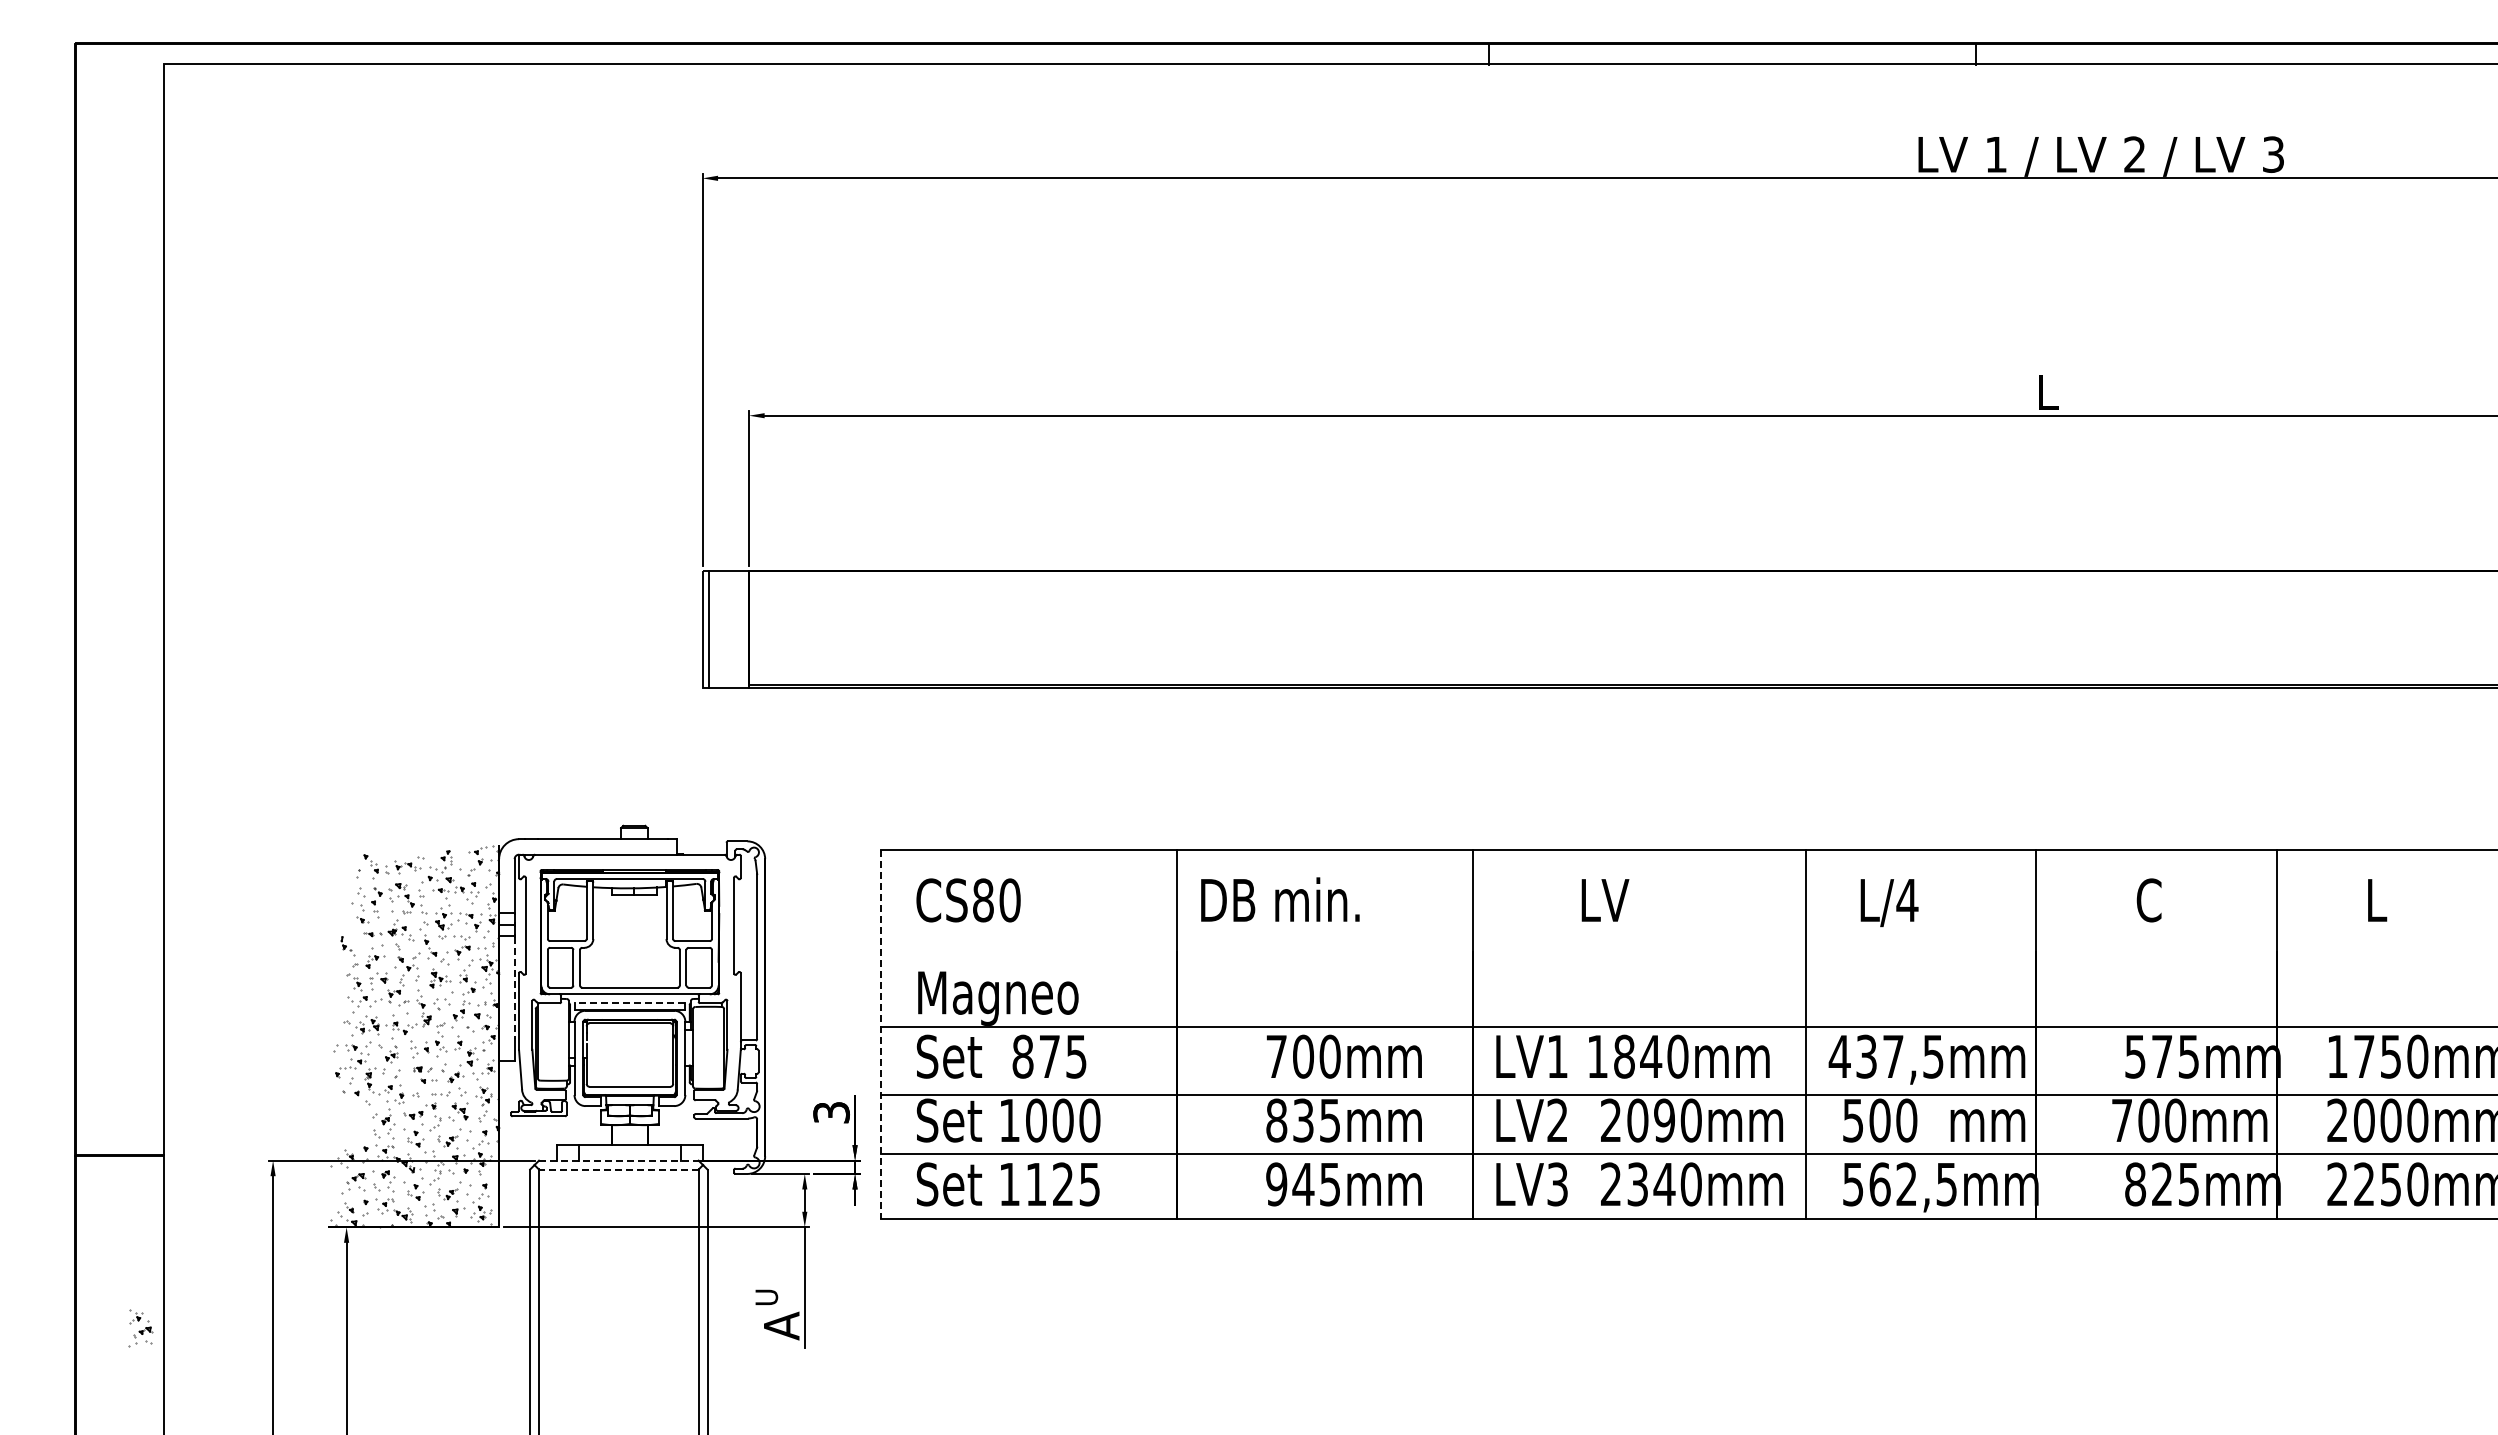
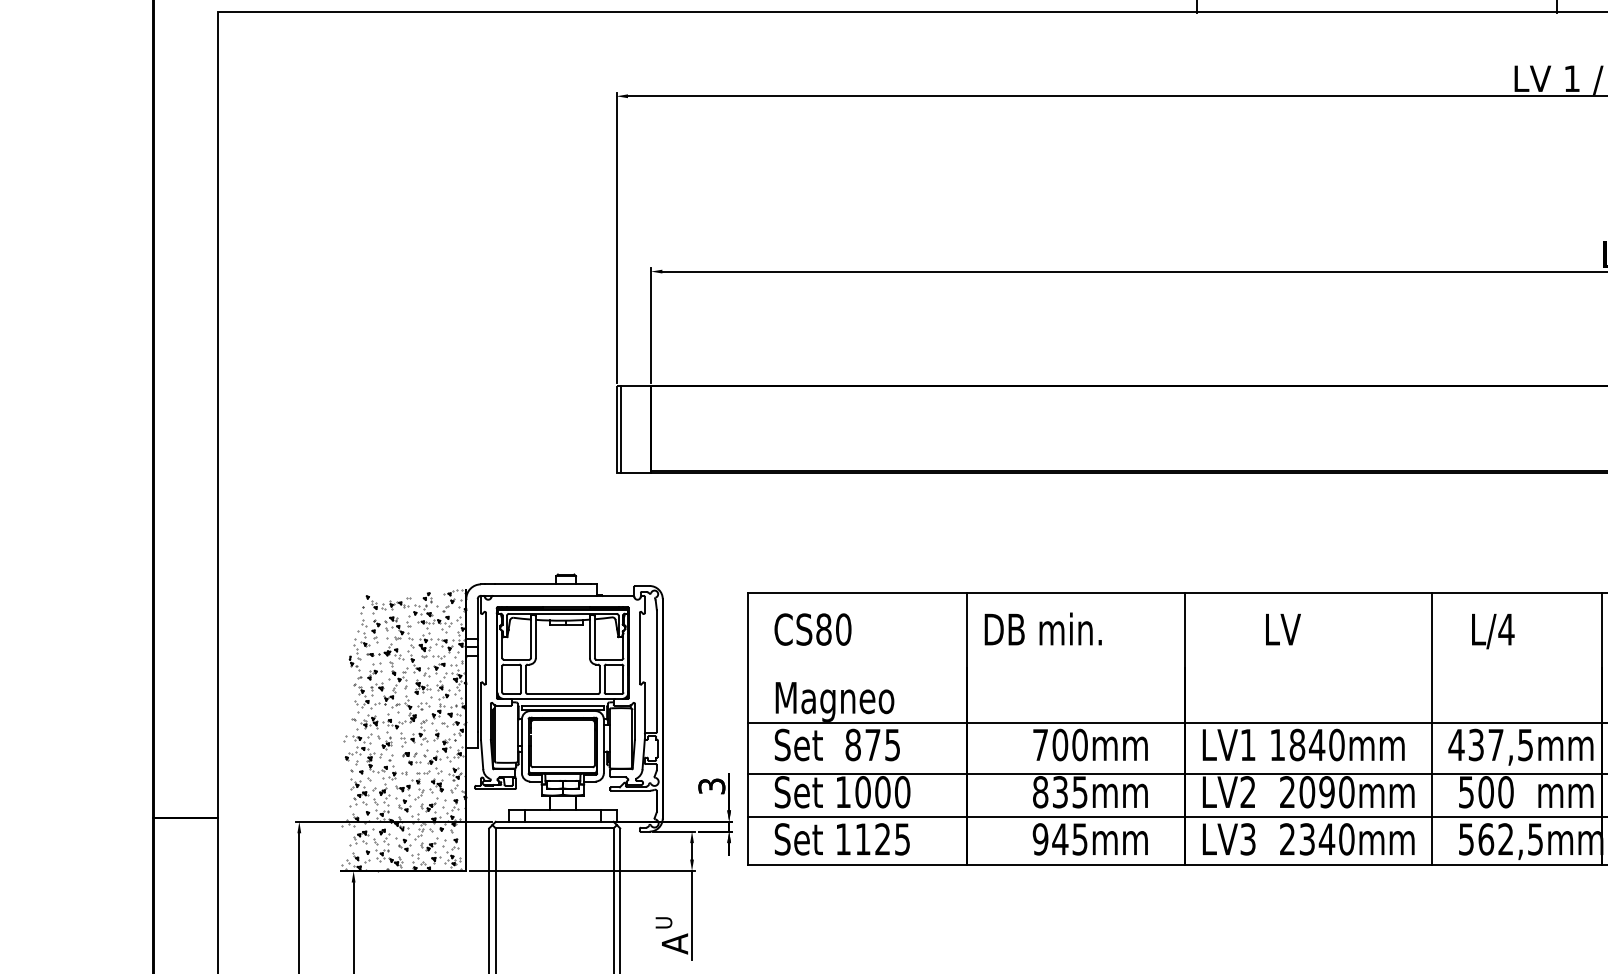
part: (351, 927) -> (357, 649), added
line: (514, 988) -> (477, 694), dashed -> solid
line: (629, 1003) -> (562, 705), dashed -> solid
line: (881, 1035) -> (748, 729), dashed -> solid
line: (618, 1160) -> (554, 821), dashed -> solid
line: (618, 1169) -> (554, 828), dashed -> solid
part: (140, 1328) -> (358, 792), moved

